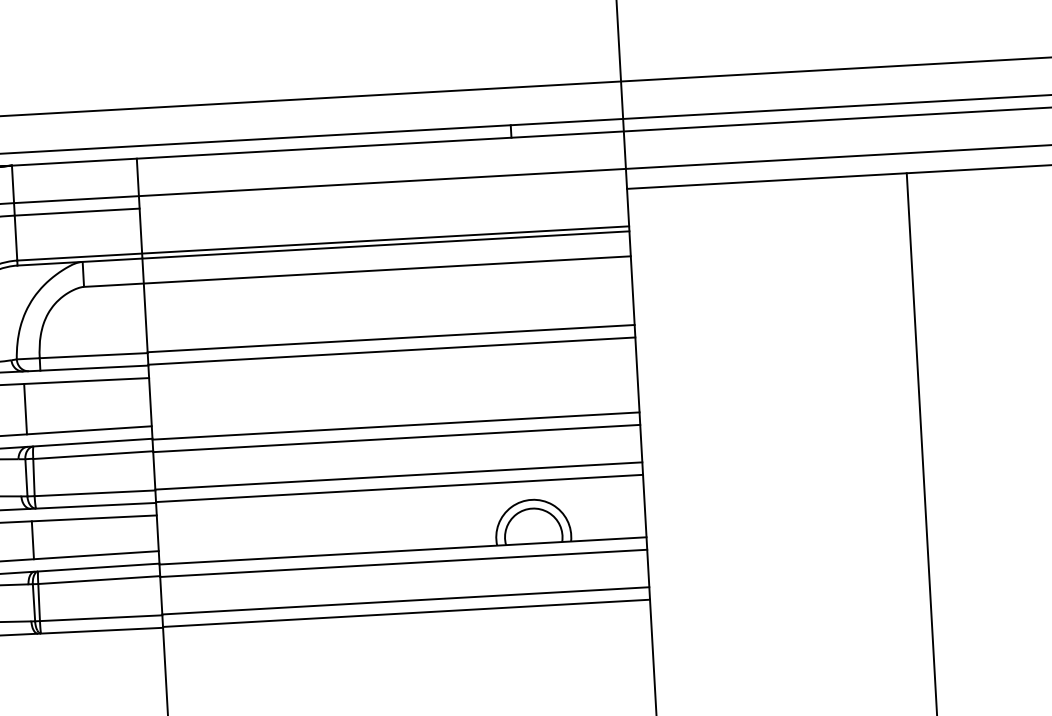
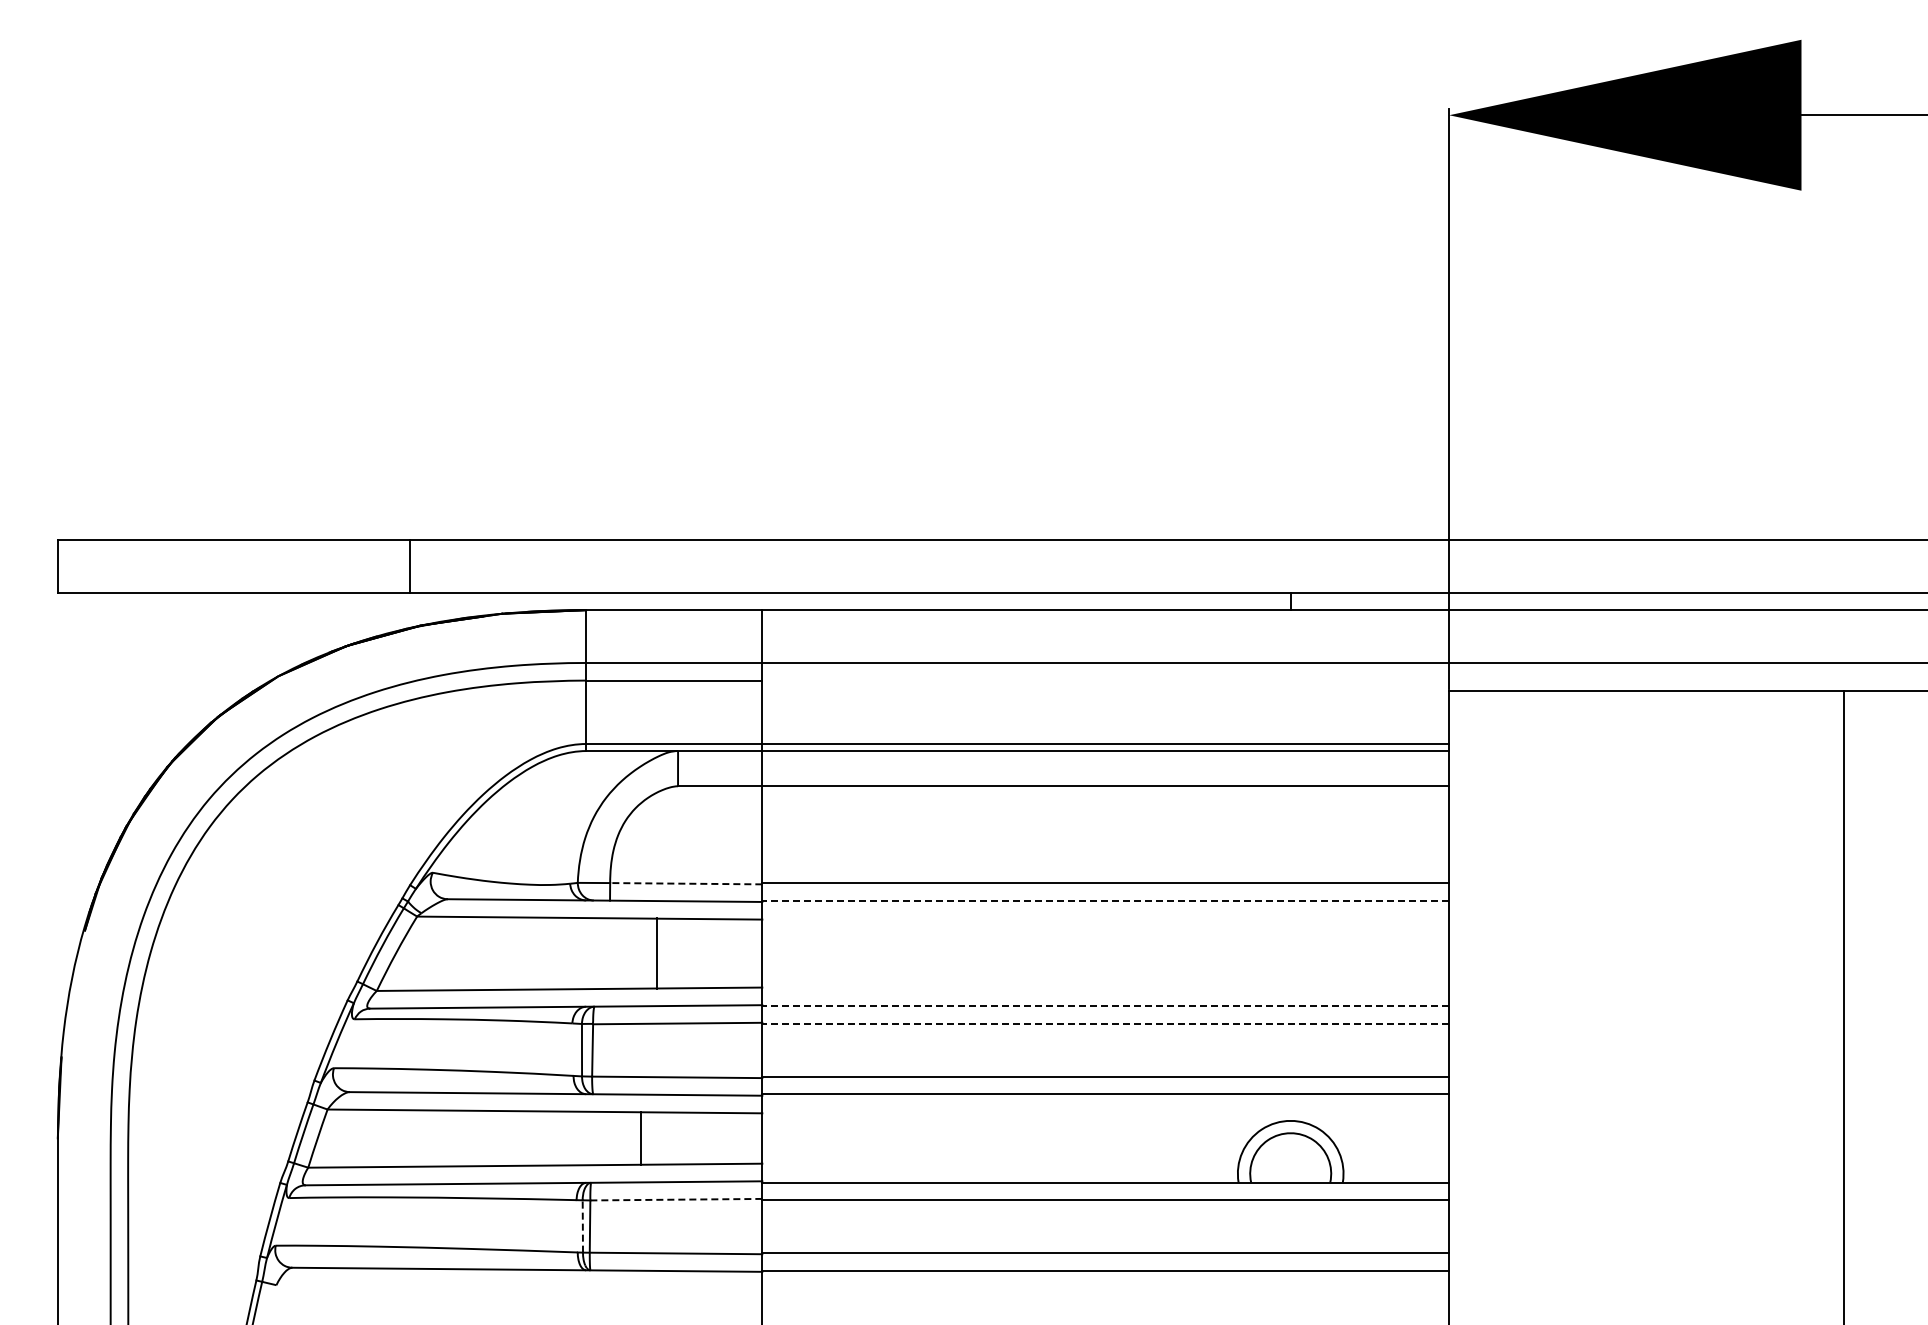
line: (391, 350) -> (1105, 900), solid -> dashed
line: (93, 355) -> (685, 883), solid -> dashed
line: (25, 409) -> (657, 953), moved
line: (395, 426) -> (1105, 1006), solid -> dashed
line: (396, 438) -> (1105, 1024), solid -> dashed
line: (33, 540) -> (641, 1138), moved
line: (99, 579) -> (676, 1199), solid -> dashed
line: (33, 602) -> (582, 1225), solid -> dashed

